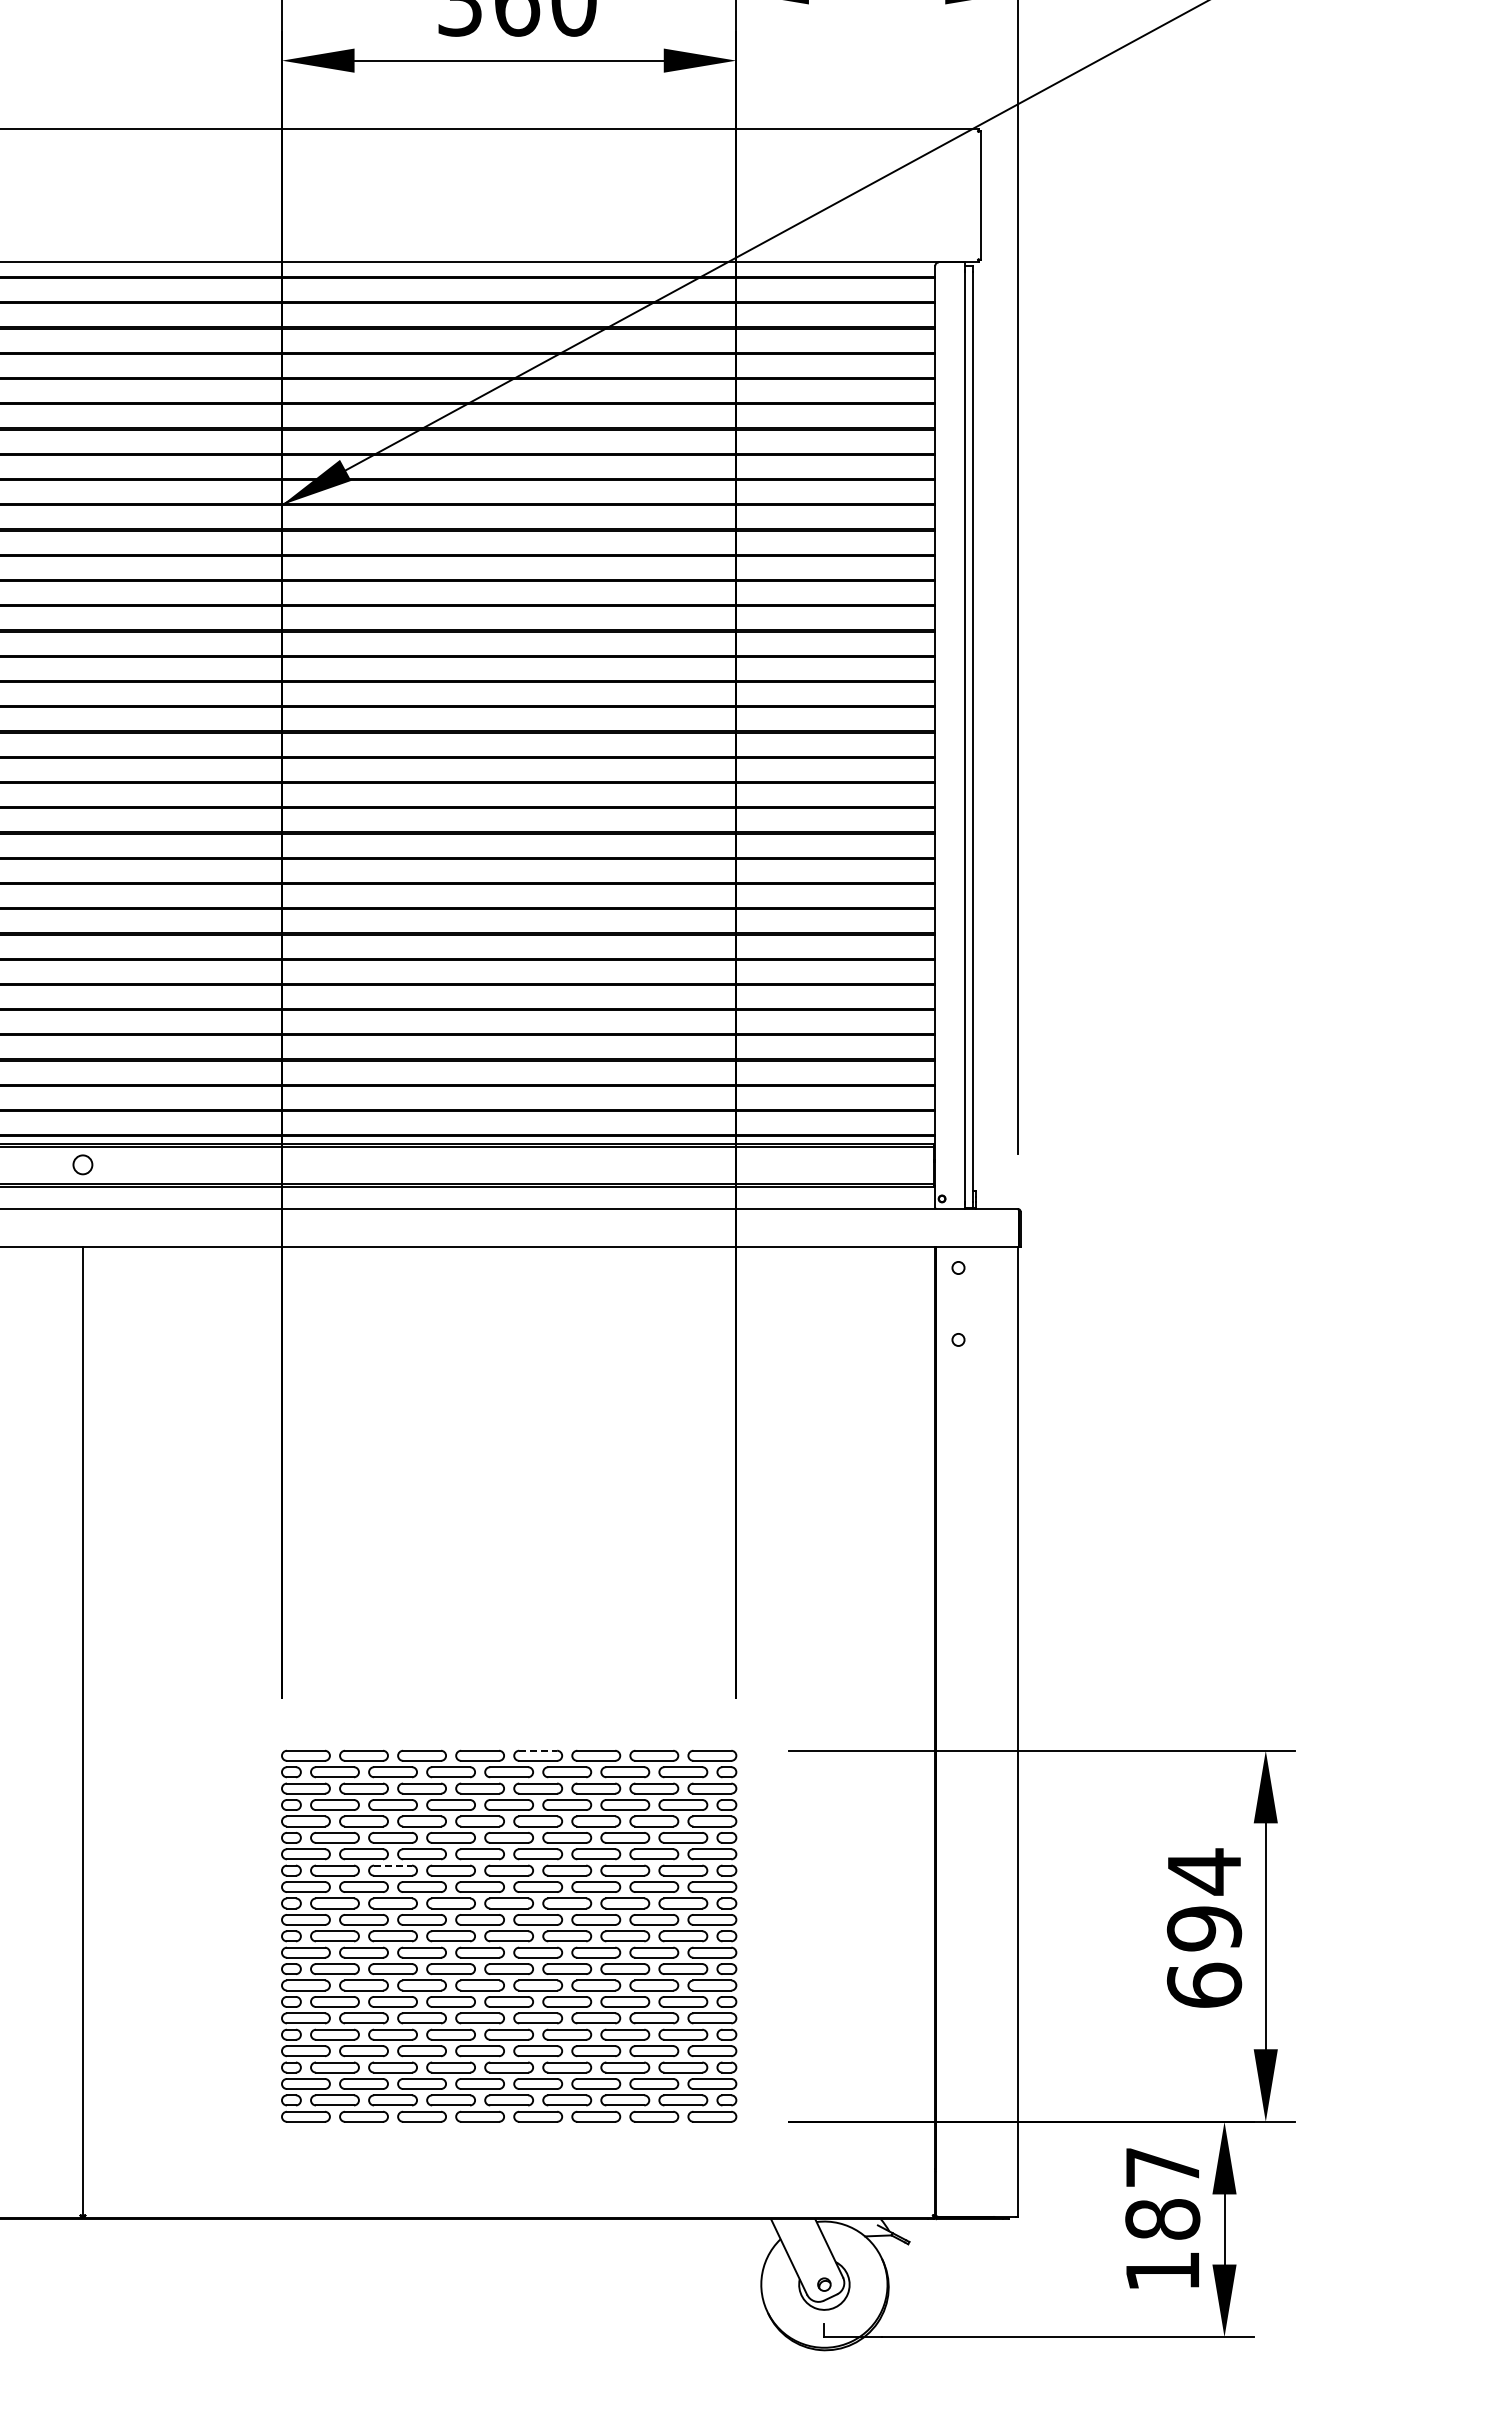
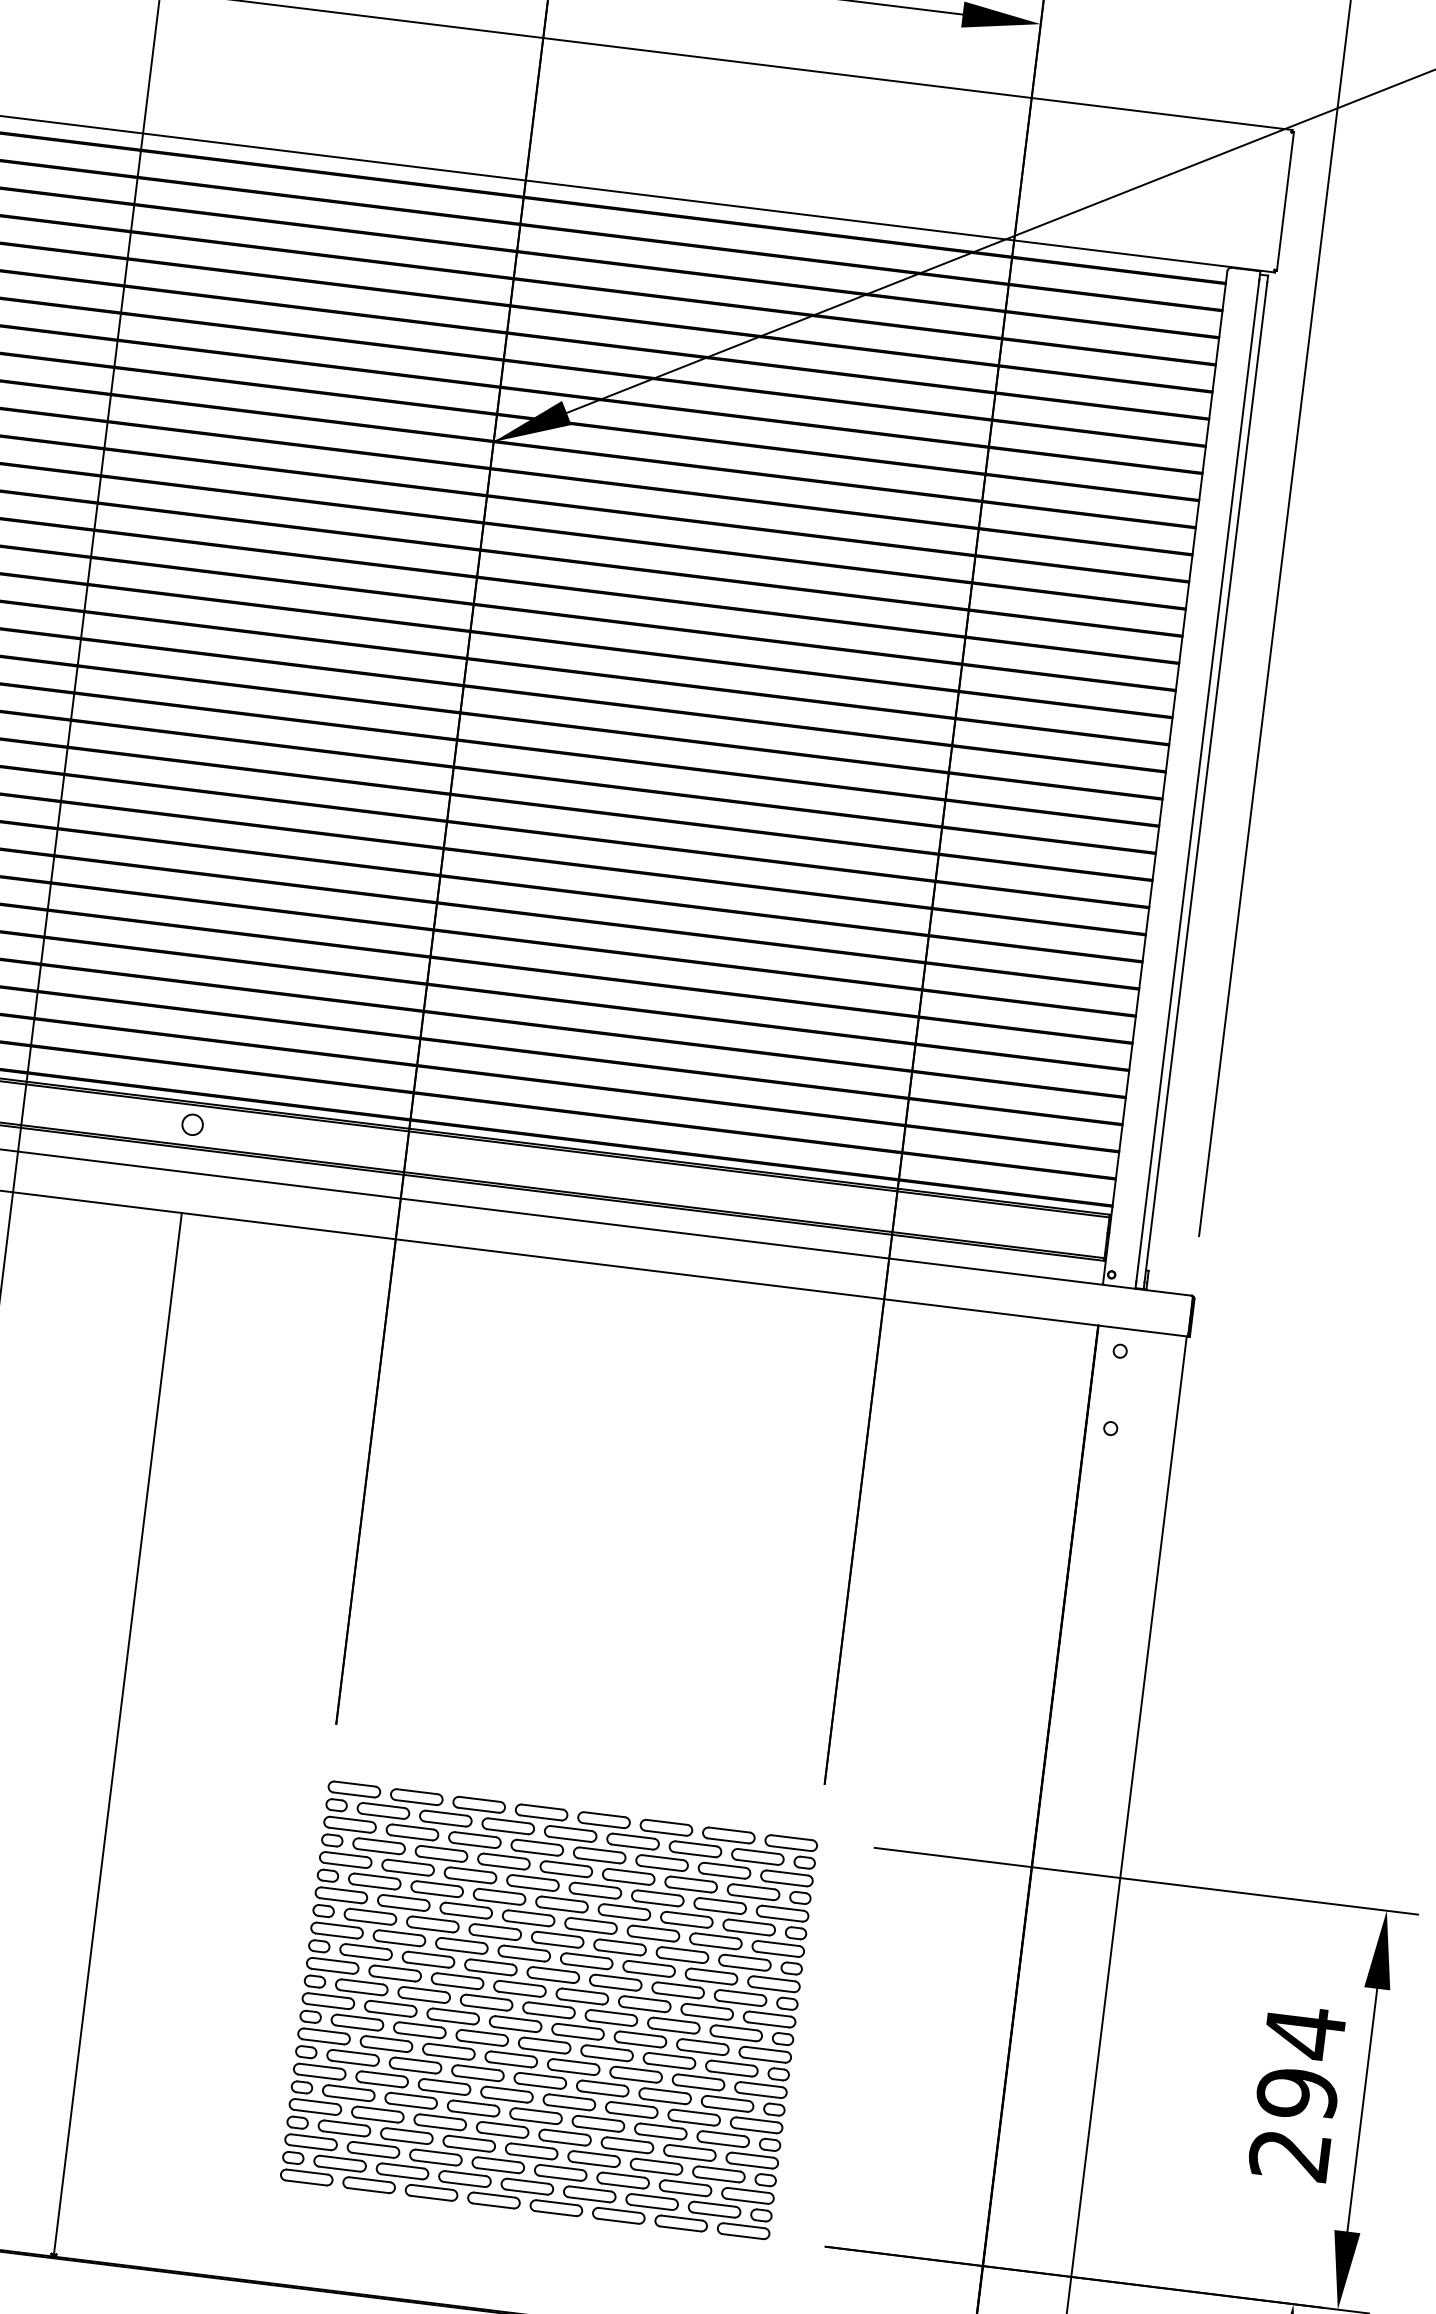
line: (538, 1750) -> (605, 1814), dashed -> solid
line: (393, 1865) -> (434, 1918), dashed -> solid
text: (1204, 1984) -> (1290, 2153), 694 -> 294

